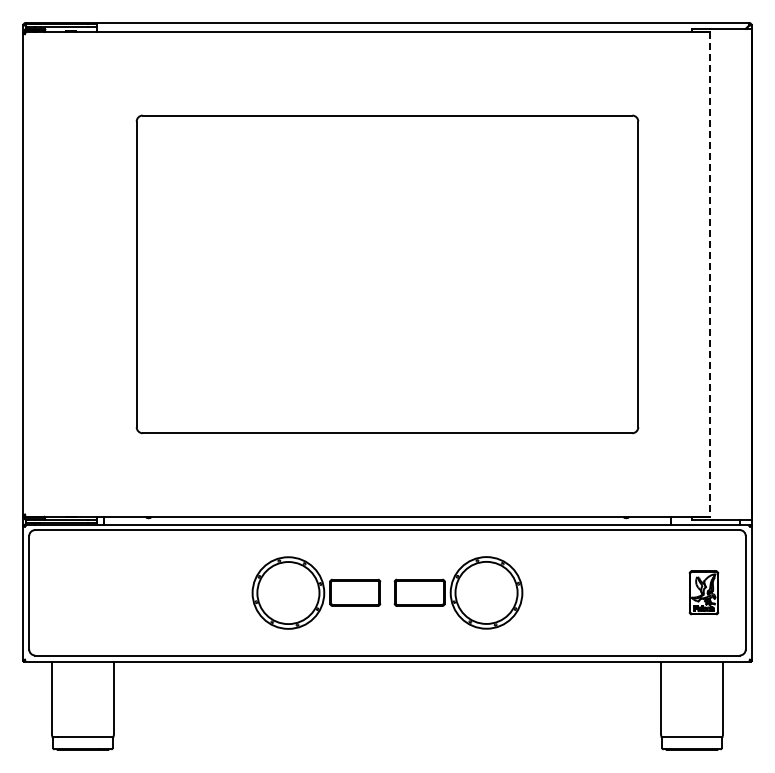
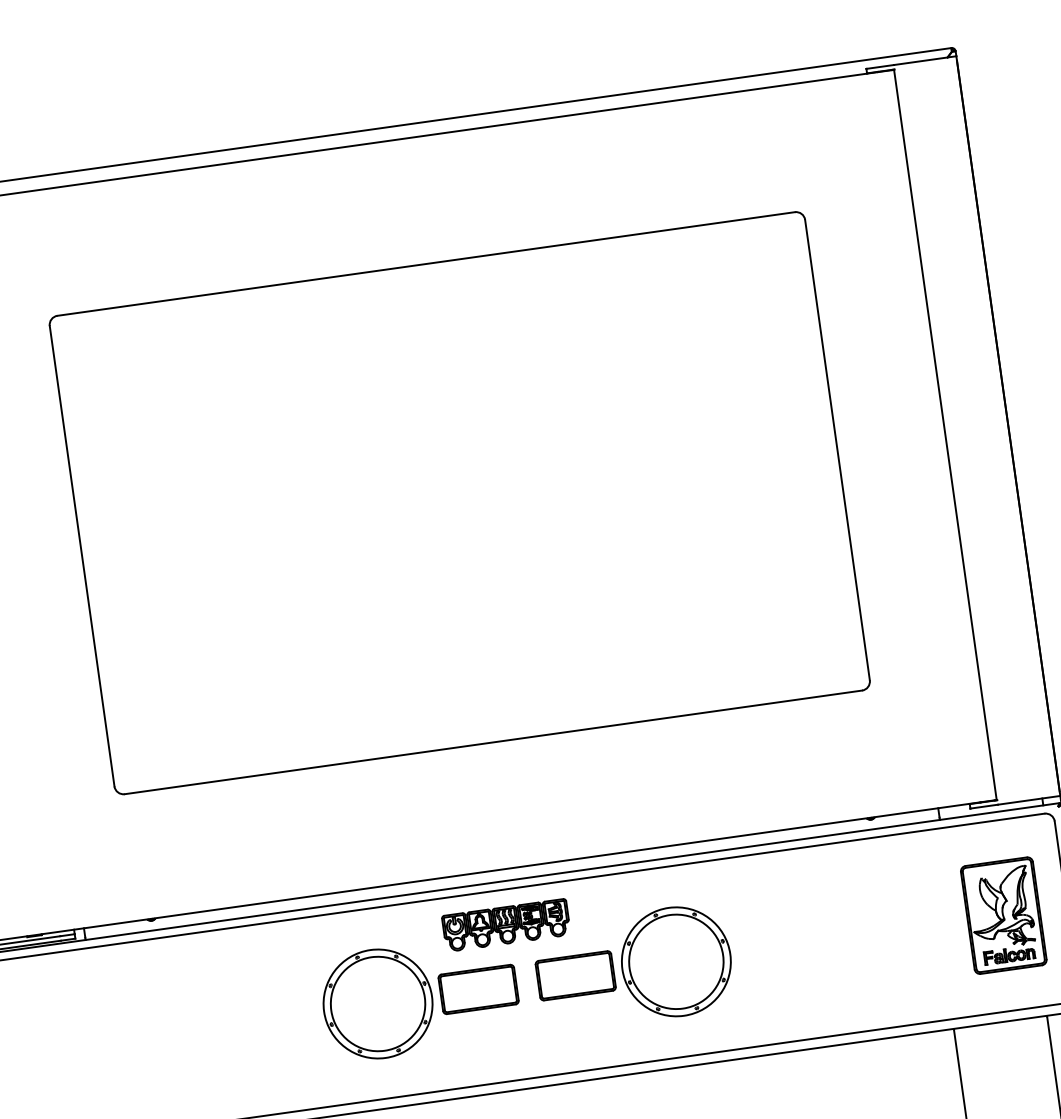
line: (709, 274) -> (944, 435), dashed -> solid
part: (379, 553) -> (506, 925), added
part: (703, 592) -> (1002, 915), size x1.67

